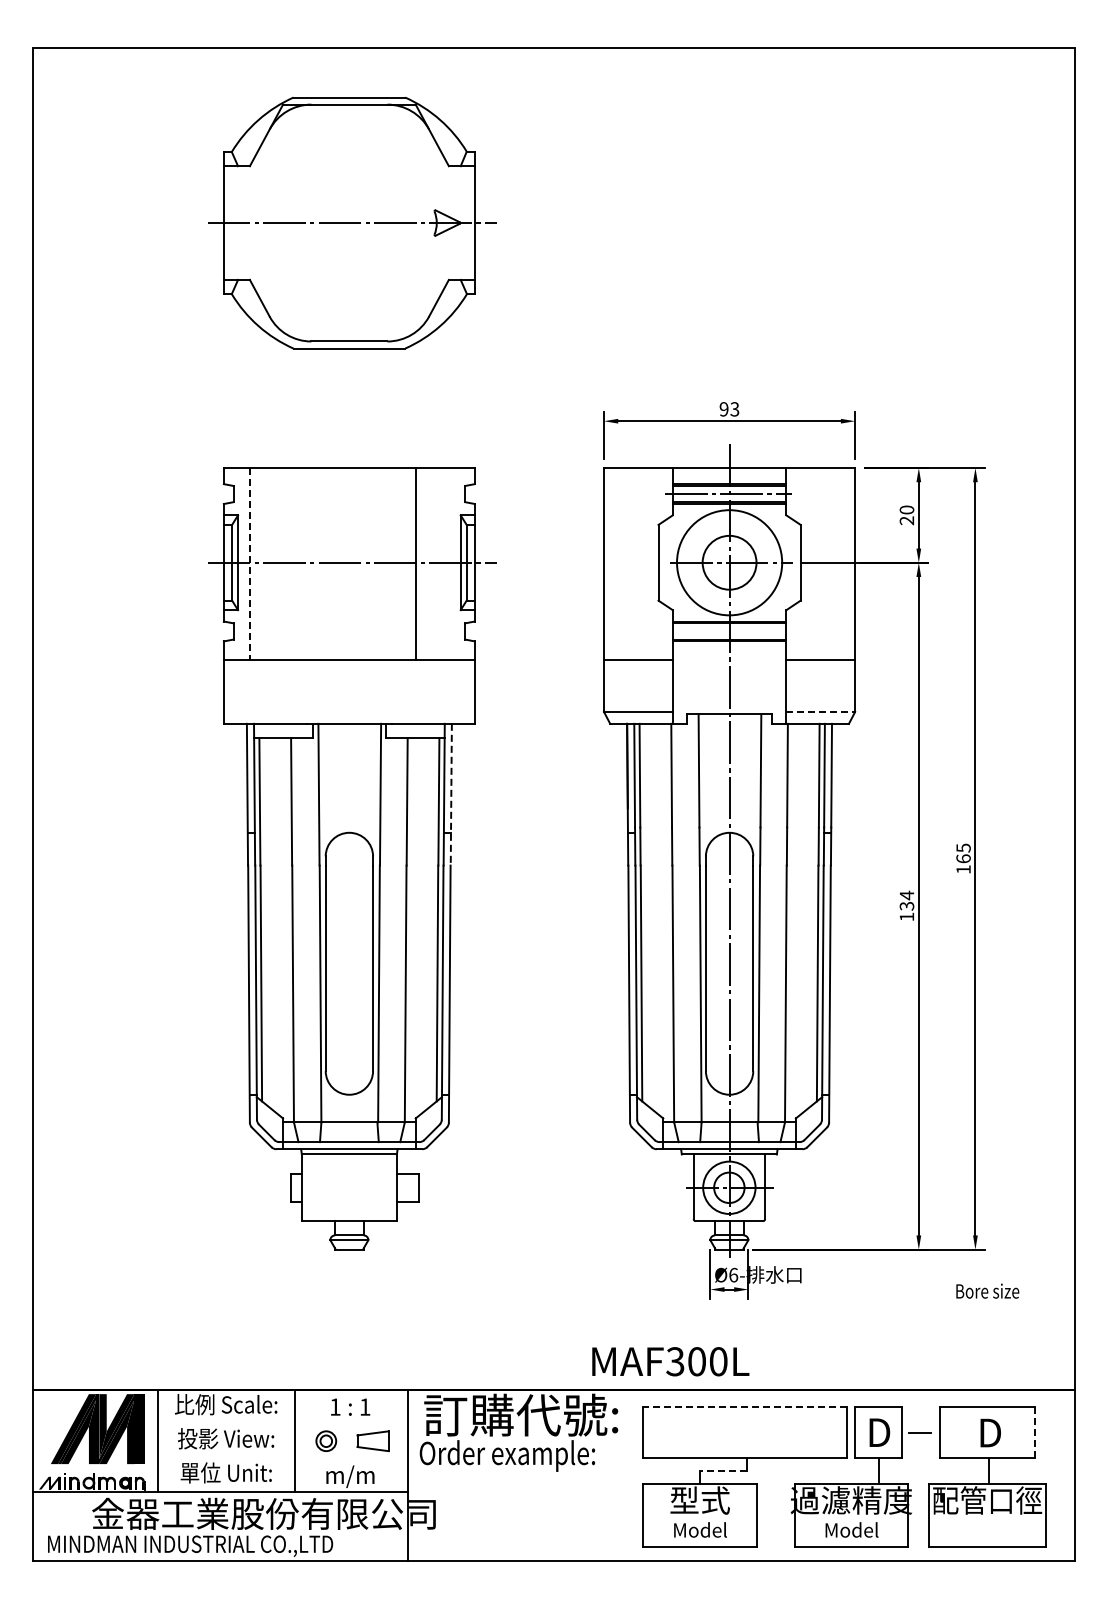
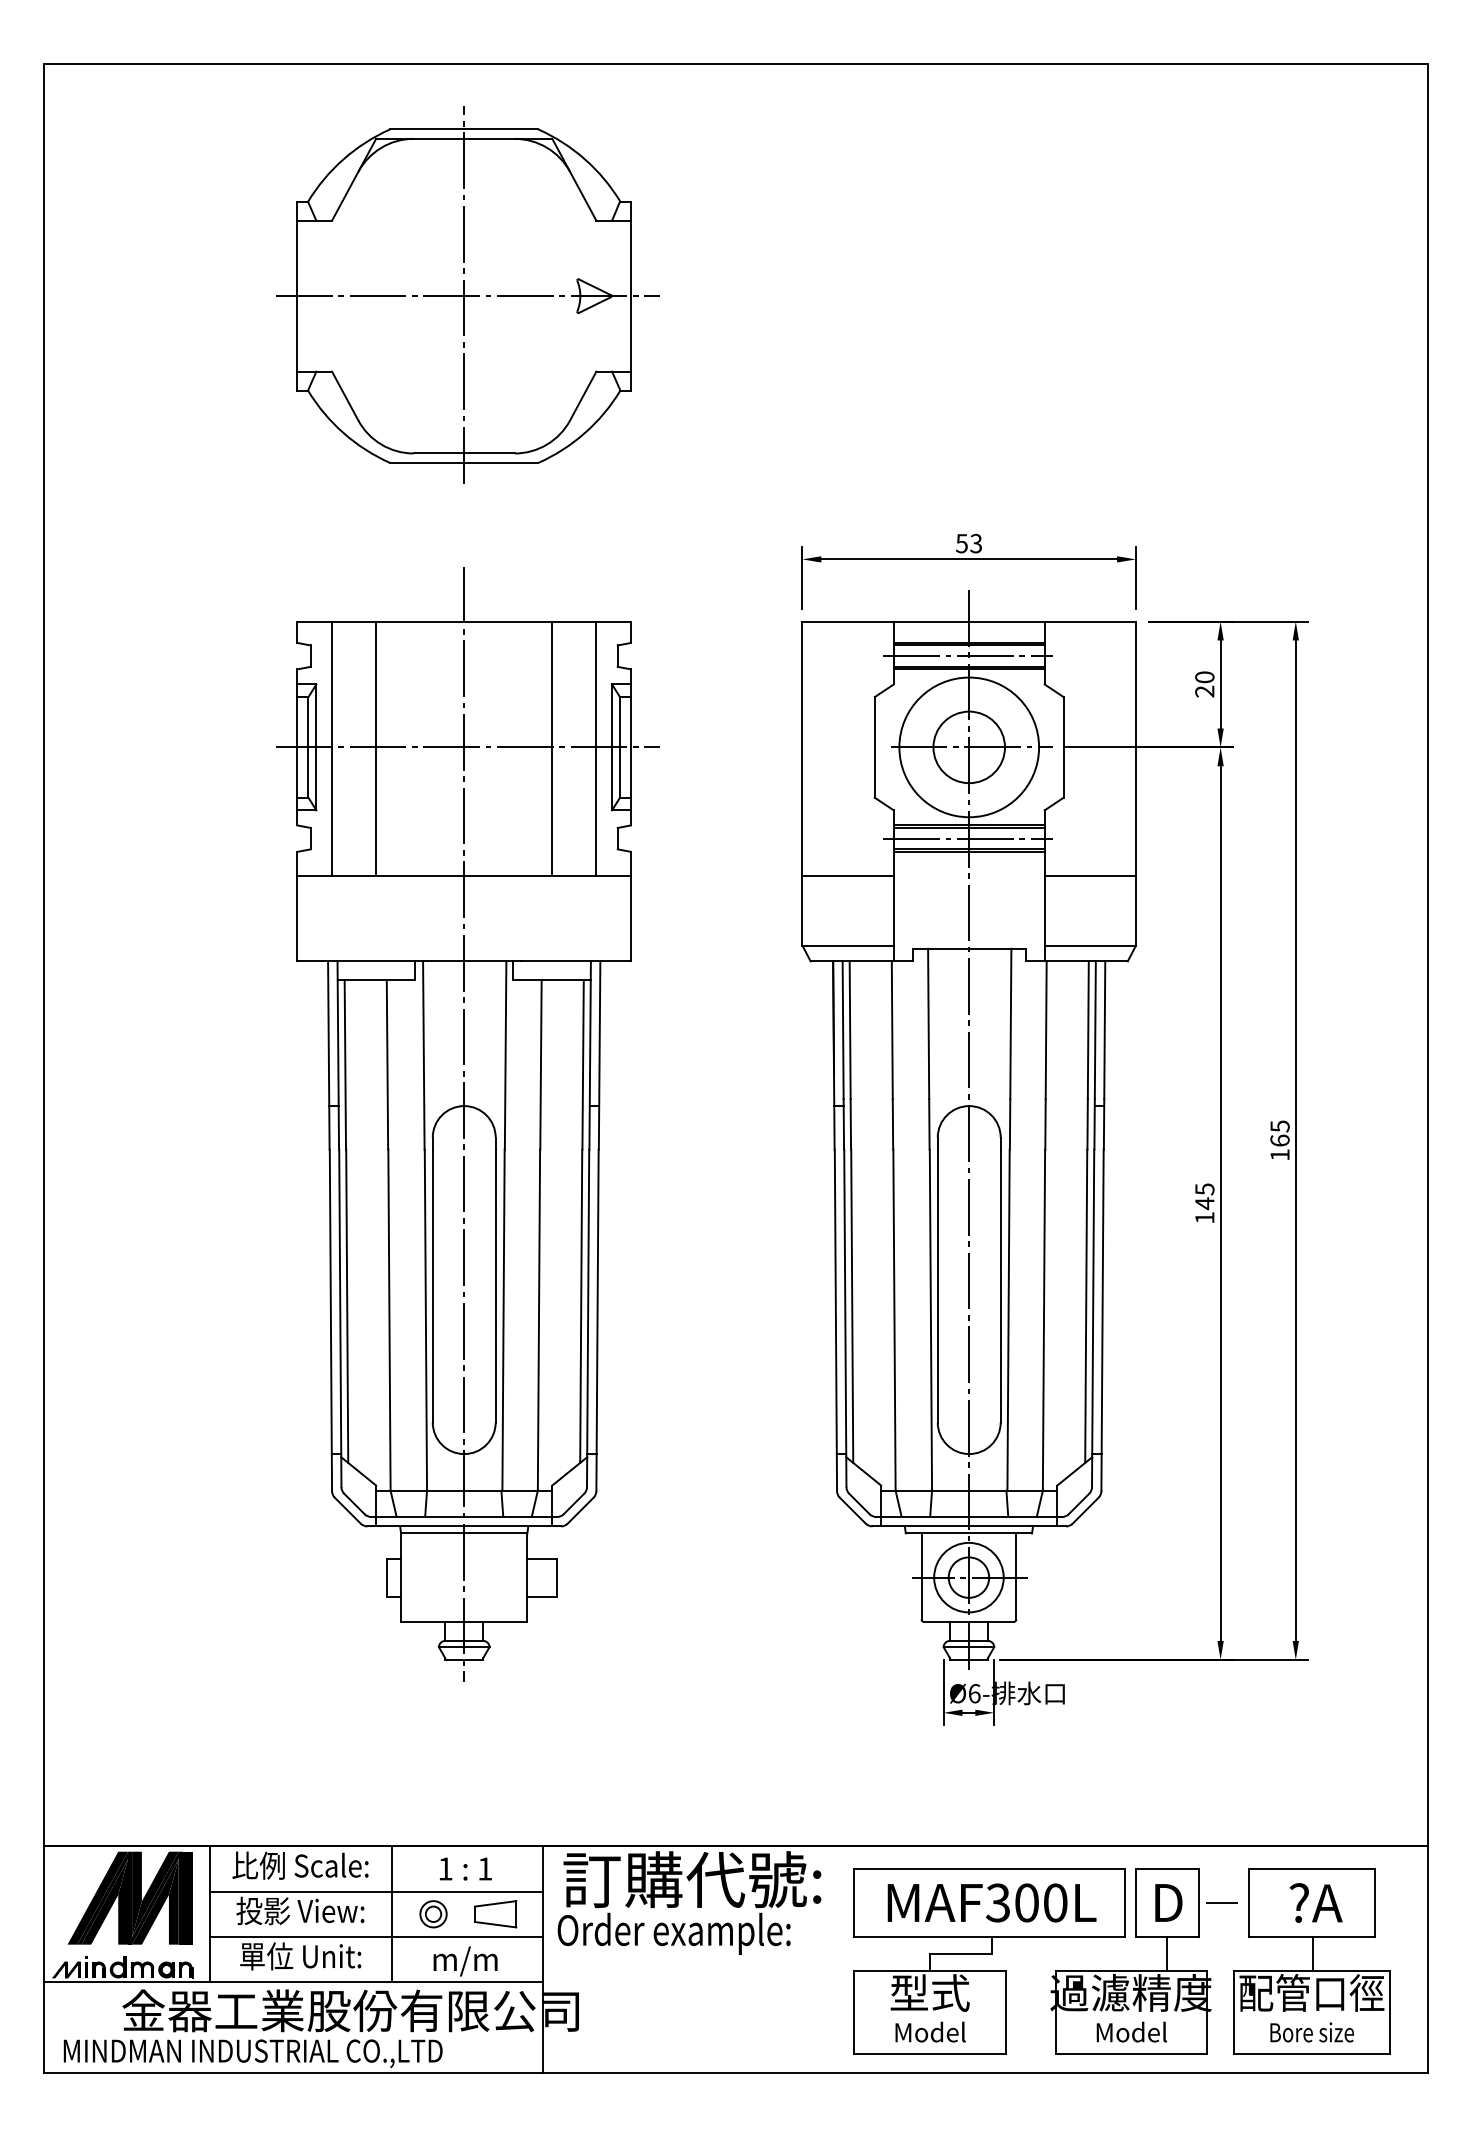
line: (349, 221) -> (464, 294), added
text: (723, 409) -> (961, 543), 93 -> 53
line: (249, 563) -> (331, 748), dashed -> solid
line: (283, 563) -> (376, 748), added
line: (448, 563) -> (595, 748), added
line: (728, 631) -> (967, 838), added
line: (821, 712) -> (1091, 946), dashed -> solid
line: (451, 794) -> (599, 1055), dashed -> solid
line: (349, 846) -> (464, 1124), added
text: (906, 900) -> (1204, 1196), 134 -> 145
text: (987, 1290) -> (1311, 2031), moved
text: (670, 1361) -> (991, 1902), moved
line: (744, 1407) -> (989, 1869), dashed -> solid
line: (283, 1424) -> (376, 1892), added
text: (990, 1432) -> (1315, 1902), D -> ?A
line: (1034, 1432) -> (1374, 1902), dashed -> solid
line: (283, 1458) -> (376, 1937), added
line: (722, 1471) -> (959, 1954), dashed -> solid

